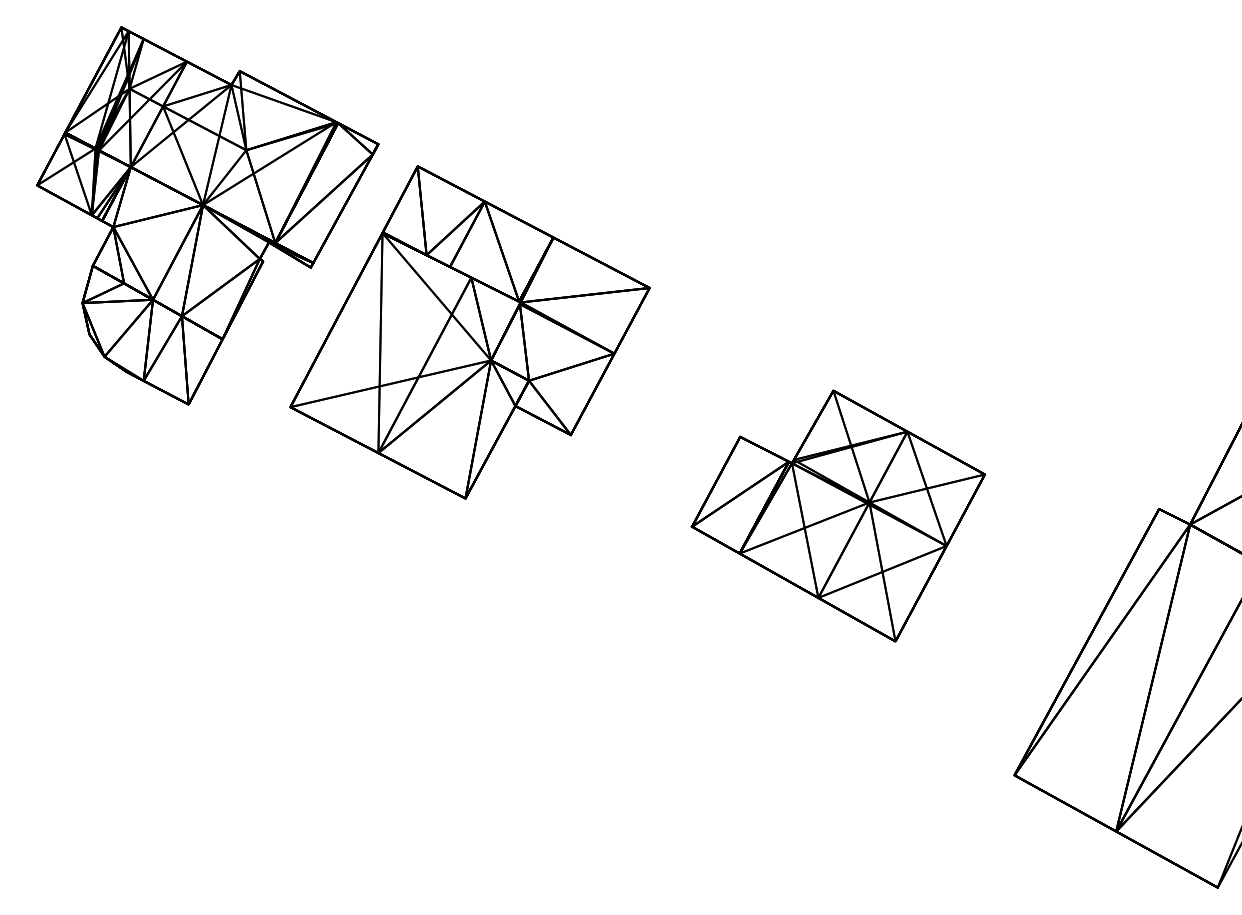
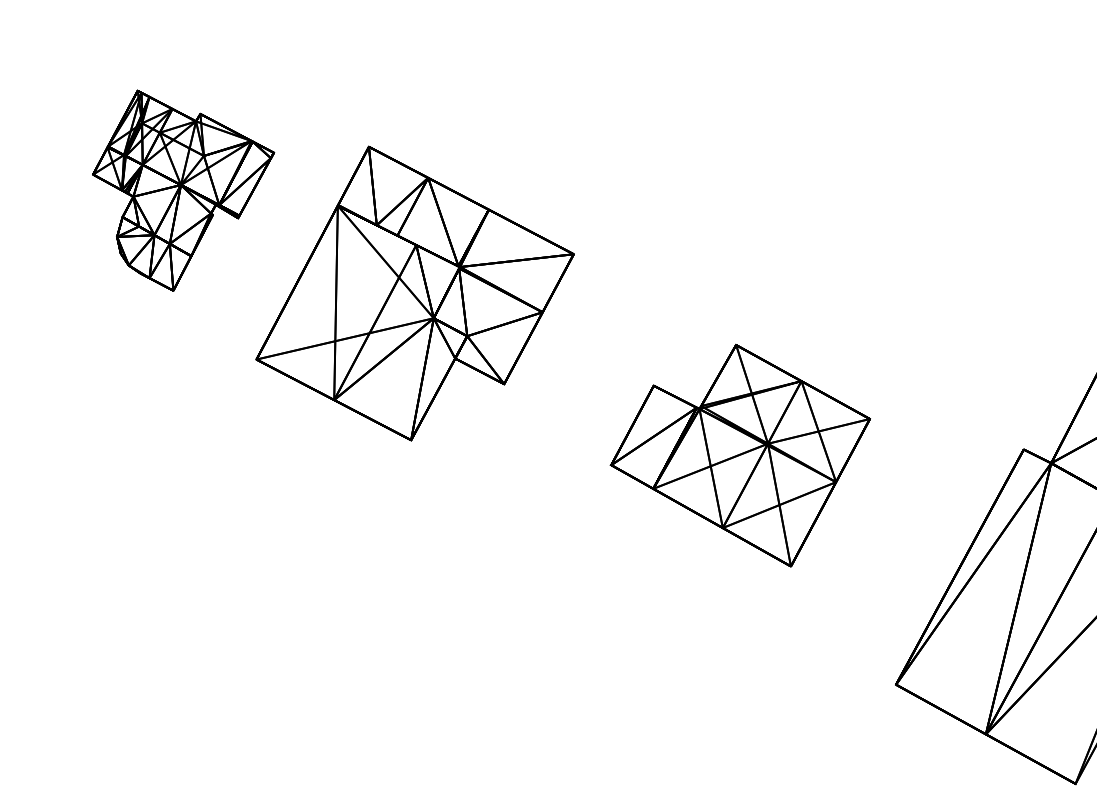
part: (207, 215) -> (183, 190), size x0.6

